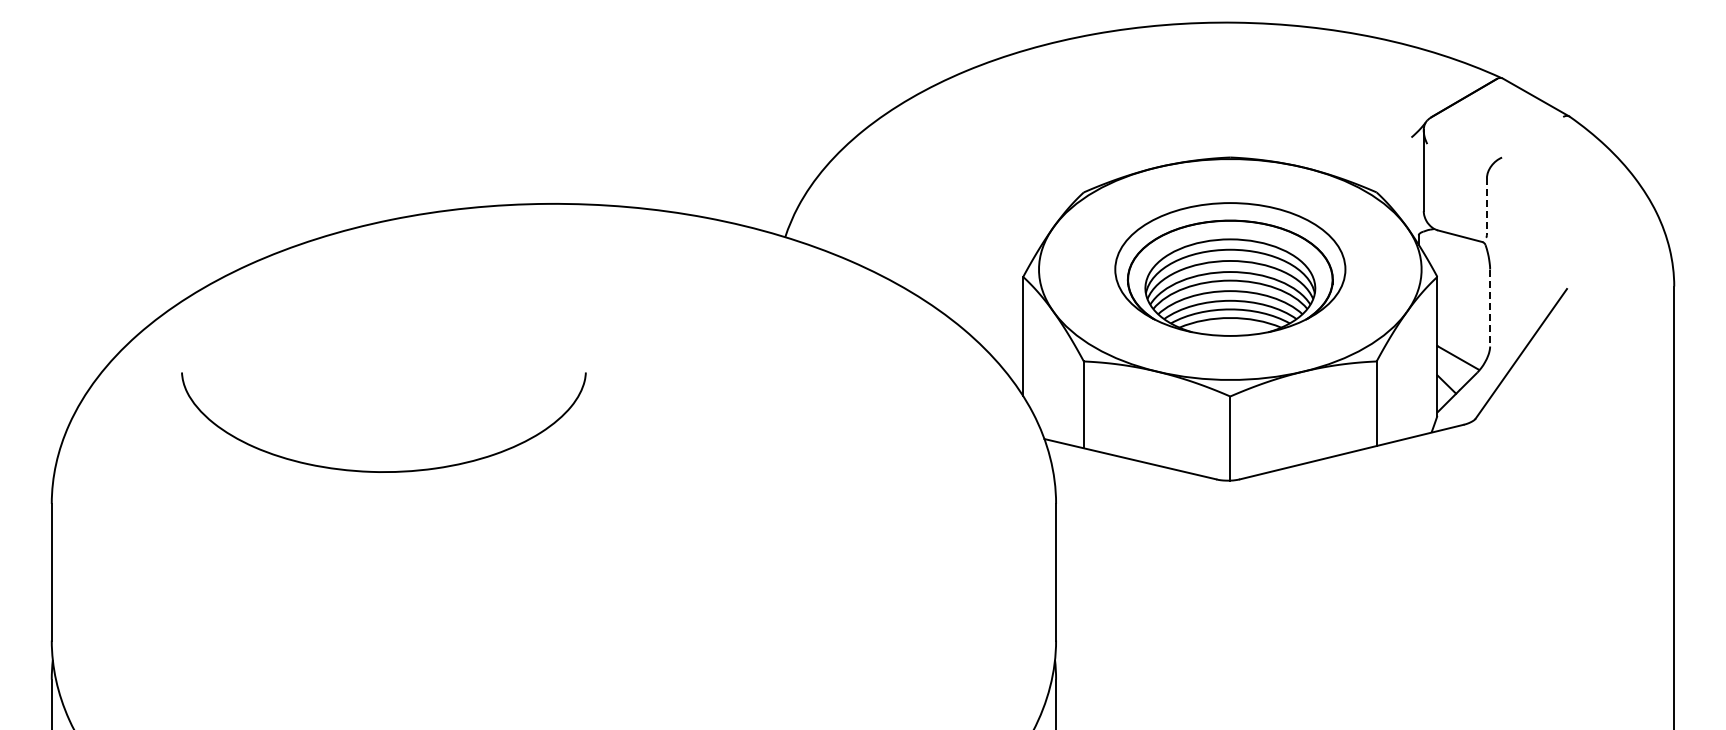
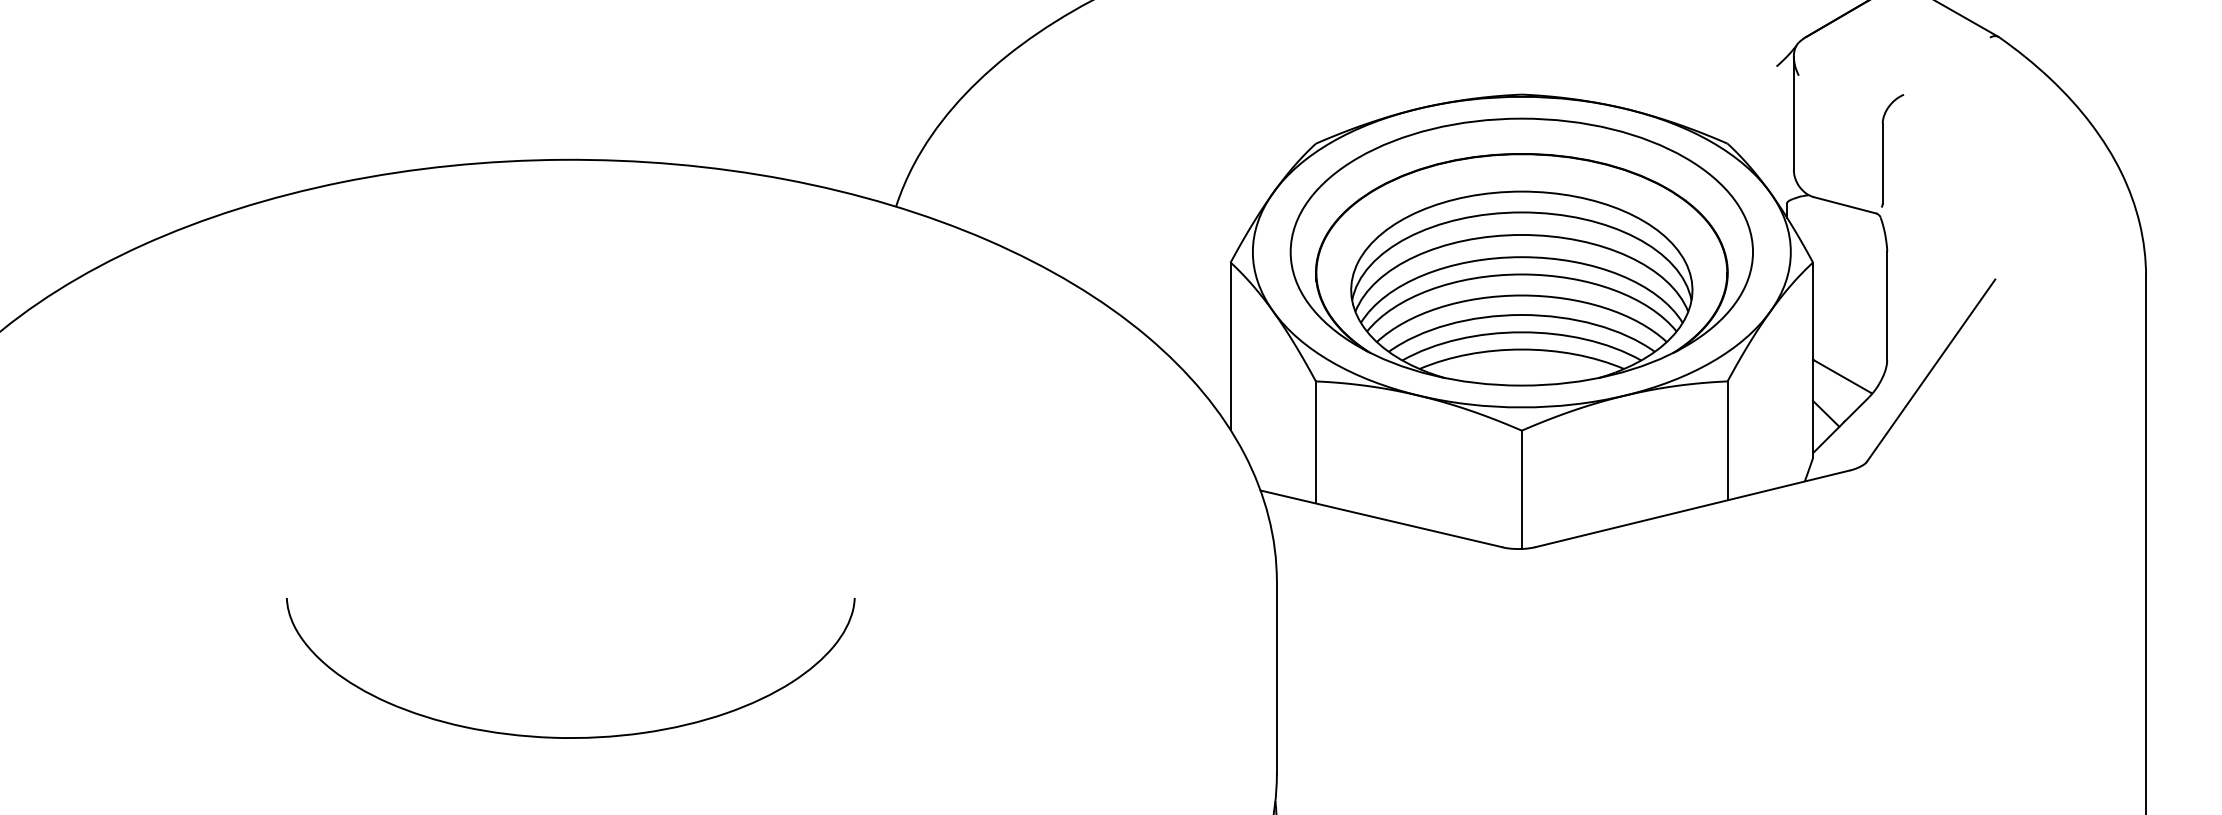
line: (1486, 206) -> (1882, 163), dashed -> solid
part: (1230, 269) -> (1522, 252), size x1.43
line: (1490, 308) -> (1887, 306), dashed -> solid
curve: (383, 471) -> (570, 737), moved

